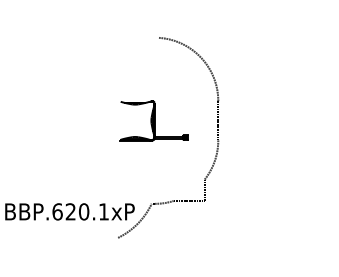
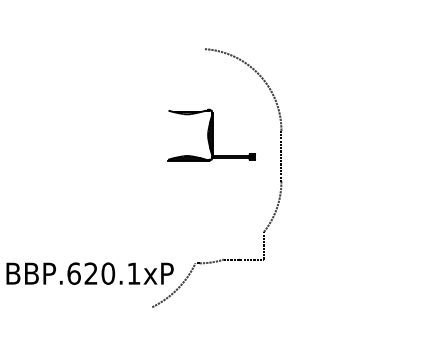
part: (154, 120) -> (211, 134), moved

